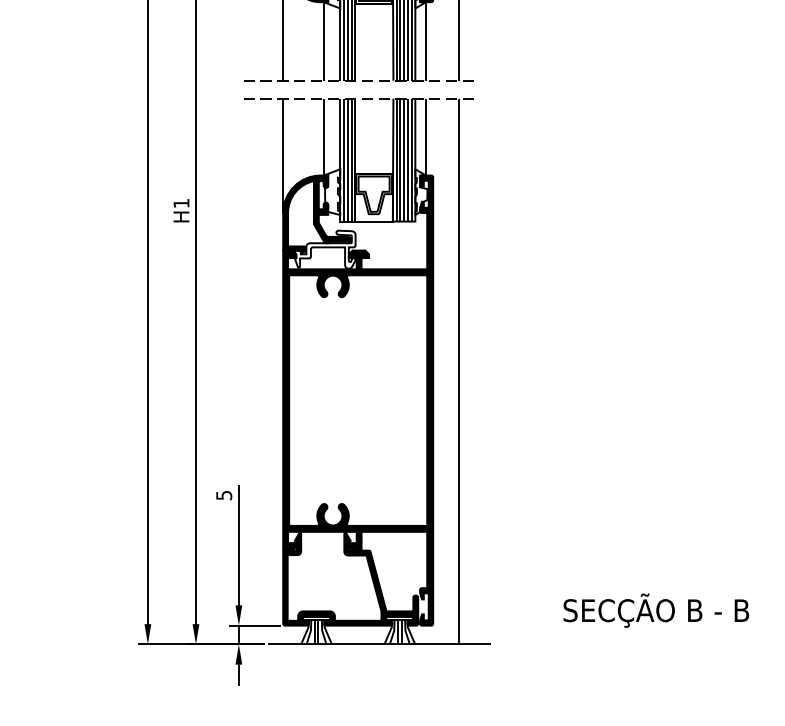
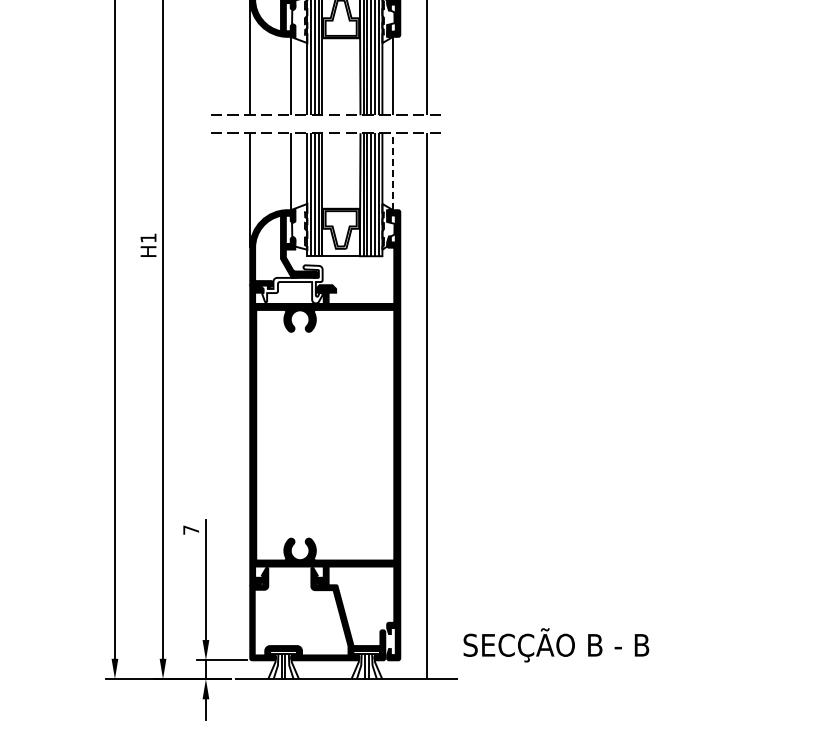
line: (426, 136) -> (393, 171), solid -> dashed
text: (224, 494) -> (191, 529), 5 -> 7
text: (656, 610) -> (556, 645), moved

